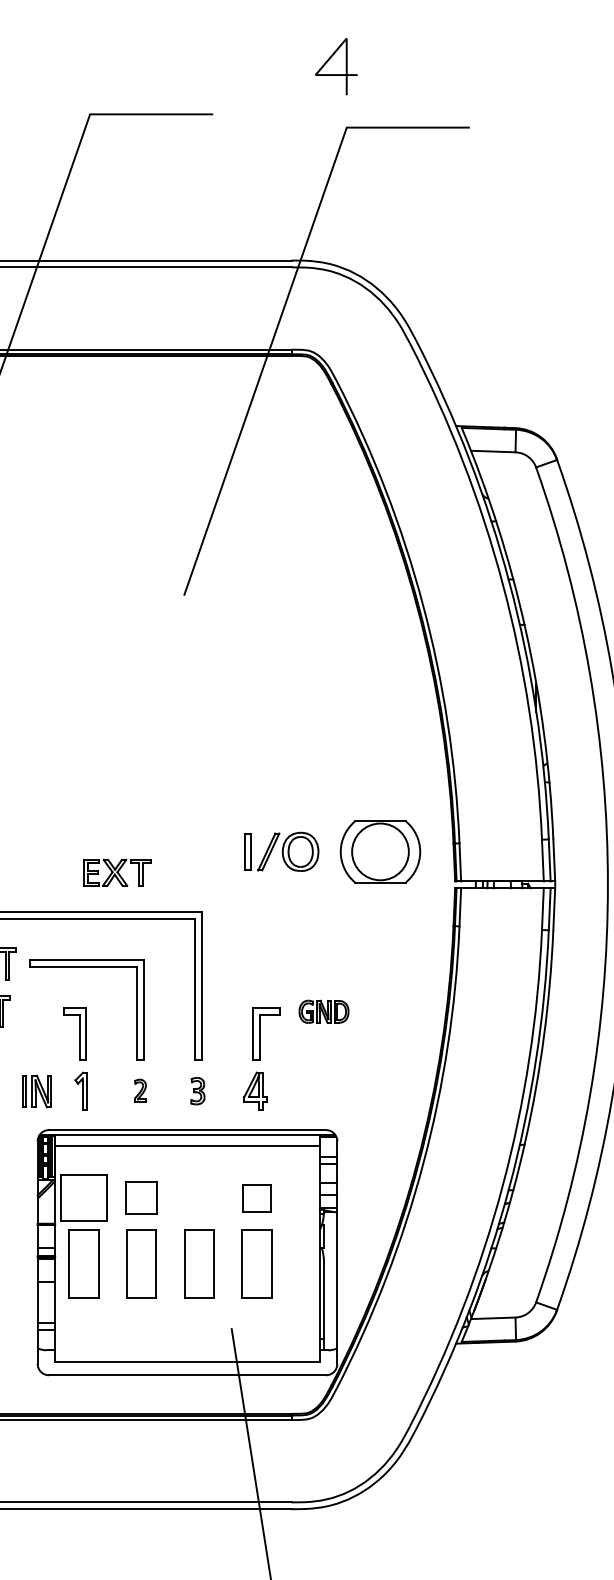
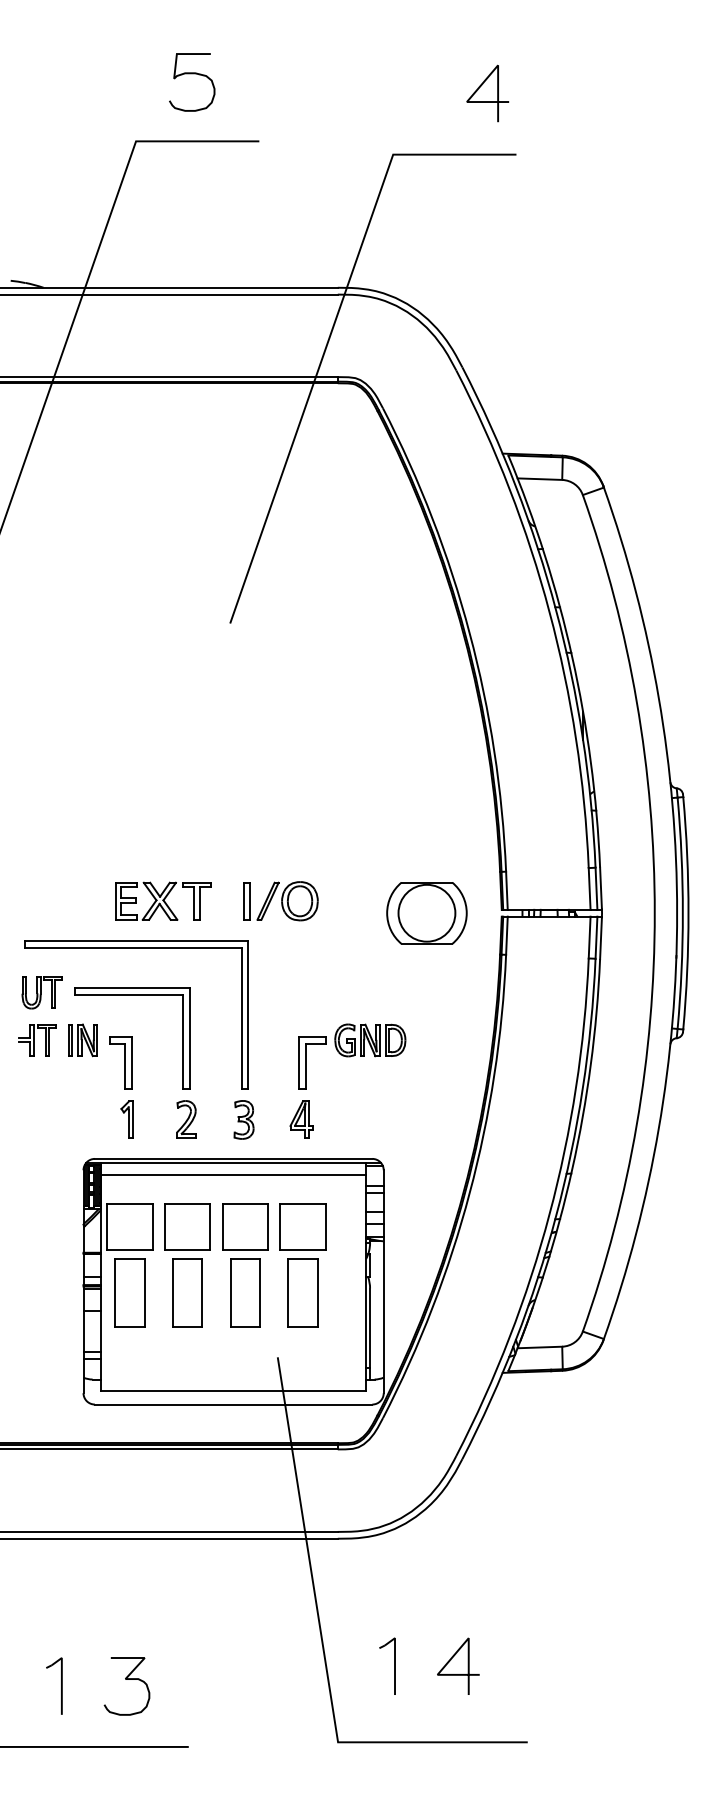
curve: (146, 47) -> (192, 74), added
line: (336, 74) -> (487, 101), moved
part: (281, 852) -> (280, 901), moved
part: (380, 852) -> (426, 913), moved
part: (117, 872) -> (163, 900), size x1.43
part: (324, 1011) -> (370, 1040), size x1.43
part: (140, 1090) -> (186, 1119), size x1.67
part: (197, 1090) -> (243, 1119), size x1.43
part: (36, 1091) -> (82, 1040), moved
part: (141, 1197) -> (187, 1226), size x1.43
part: (199, 1197) -> (245, 1226), added
part: (256, 1197) -> (302, 1226), size x1.67

